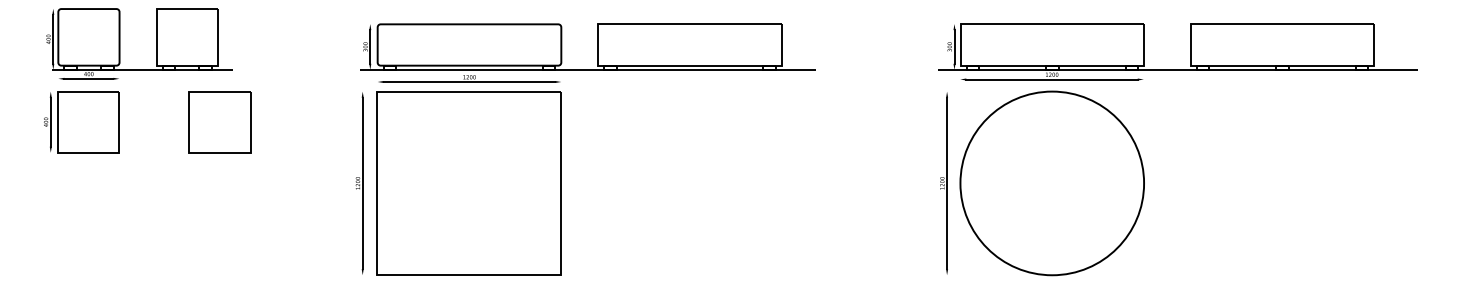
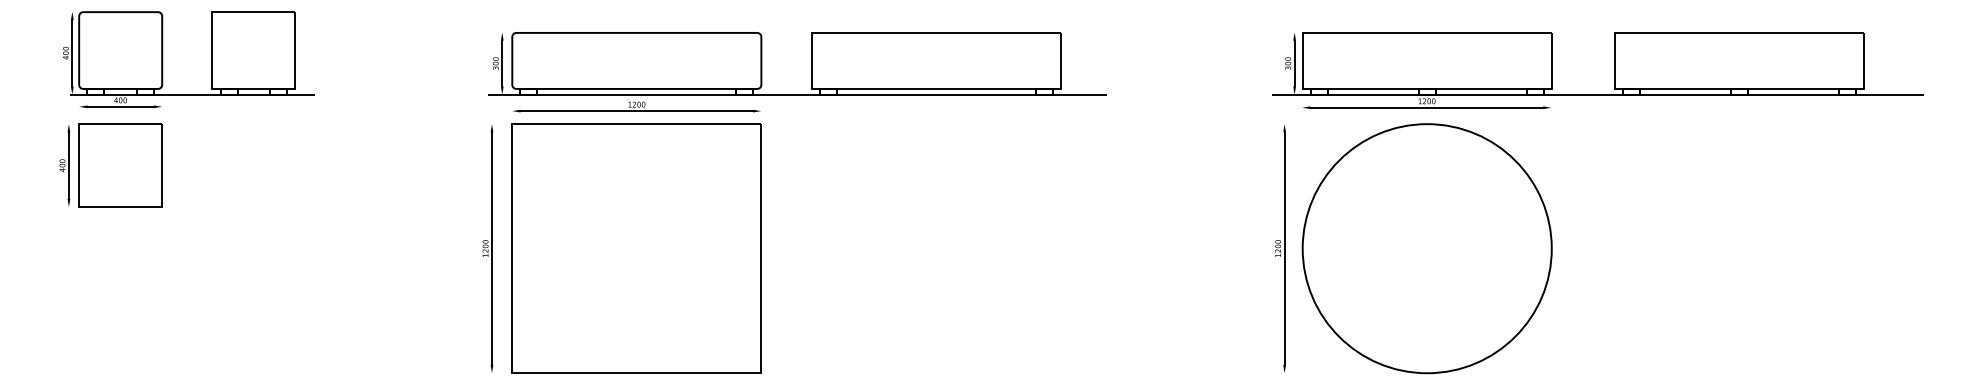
part: (220, 122) -> (298, 165), removed

